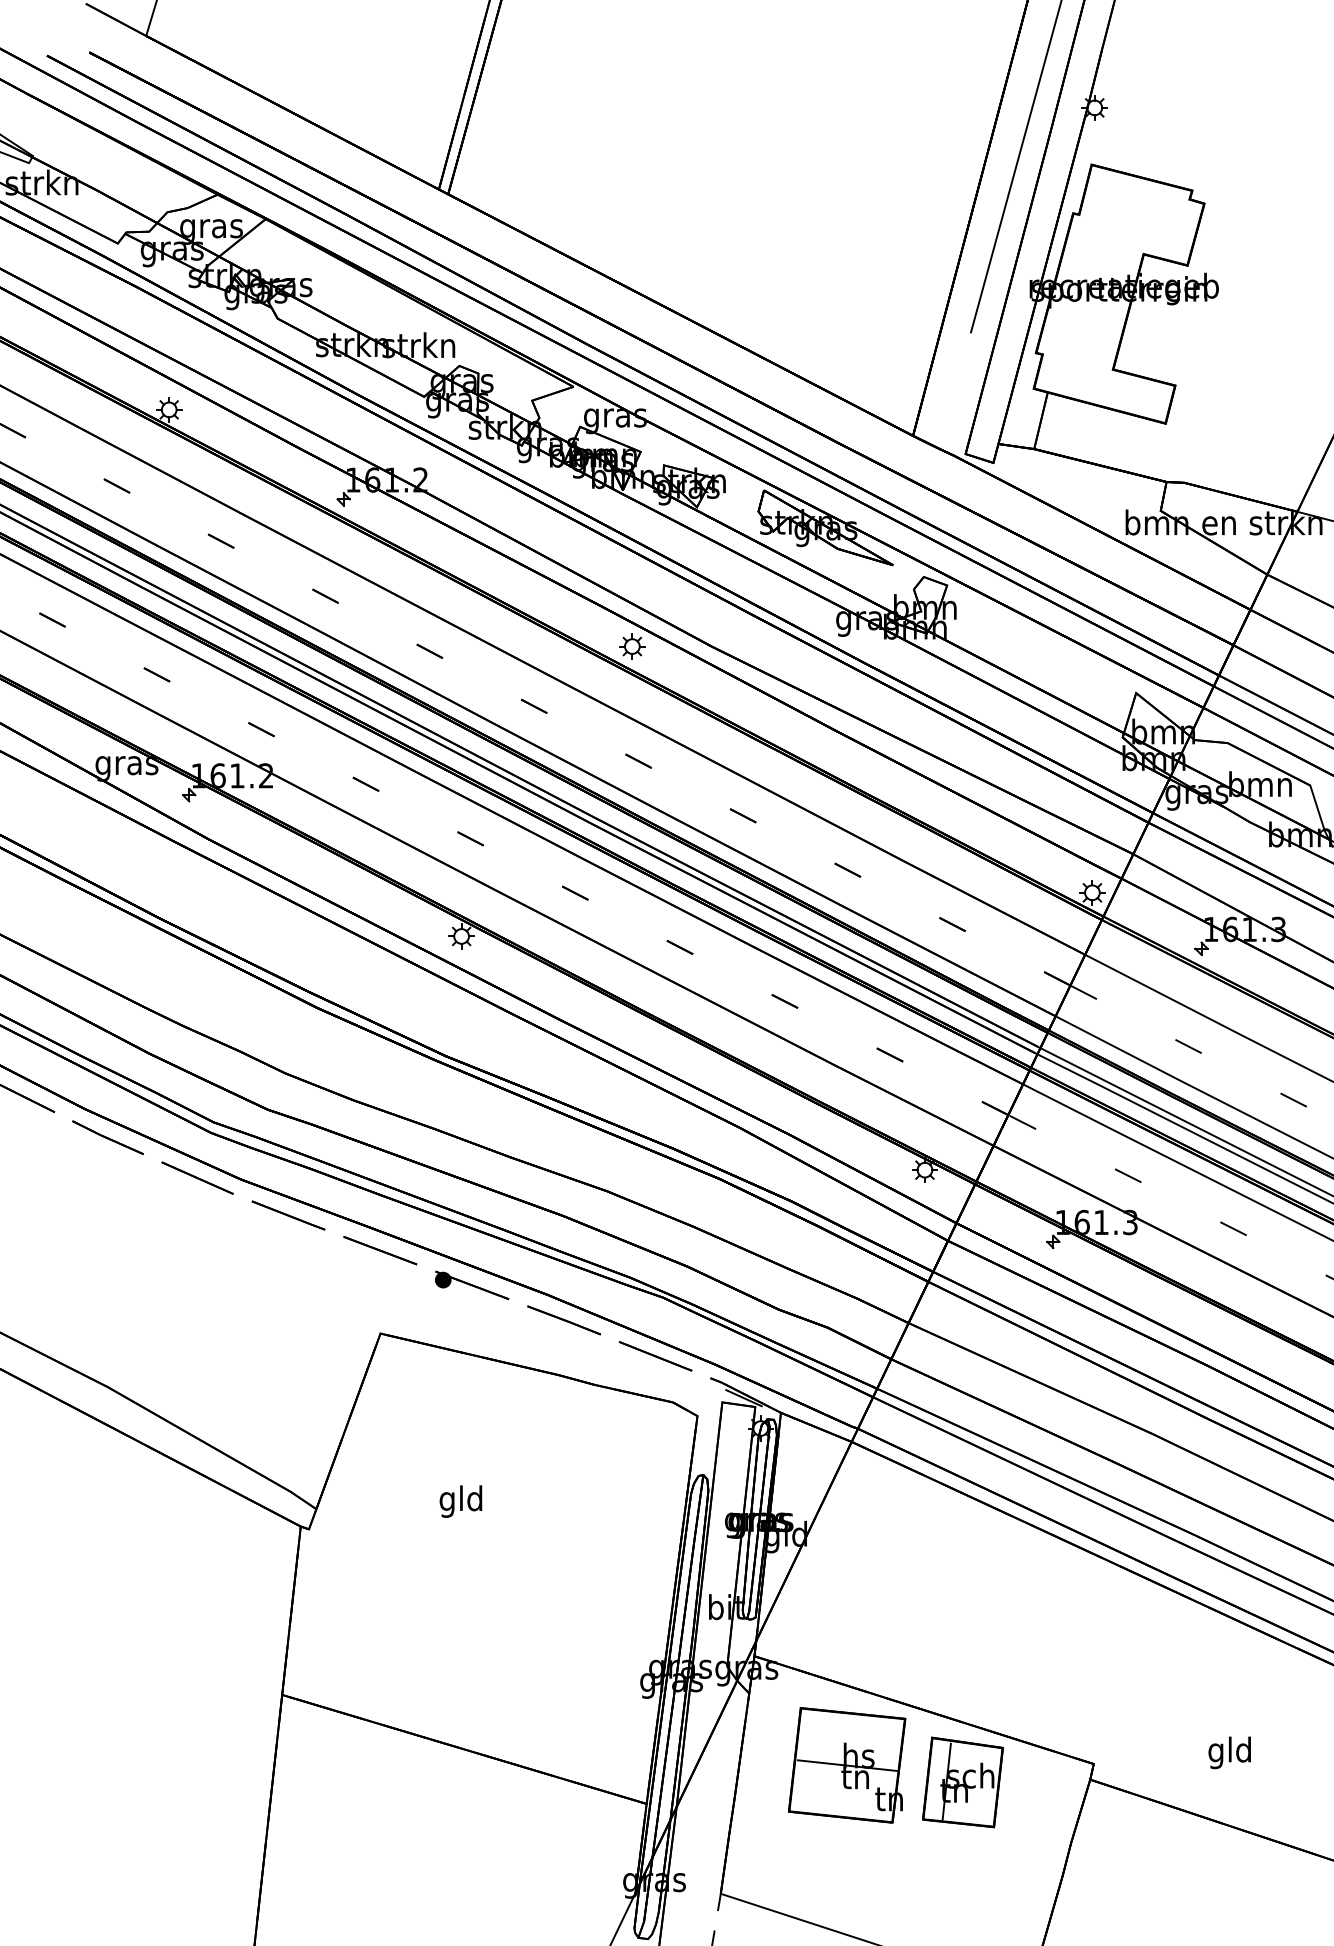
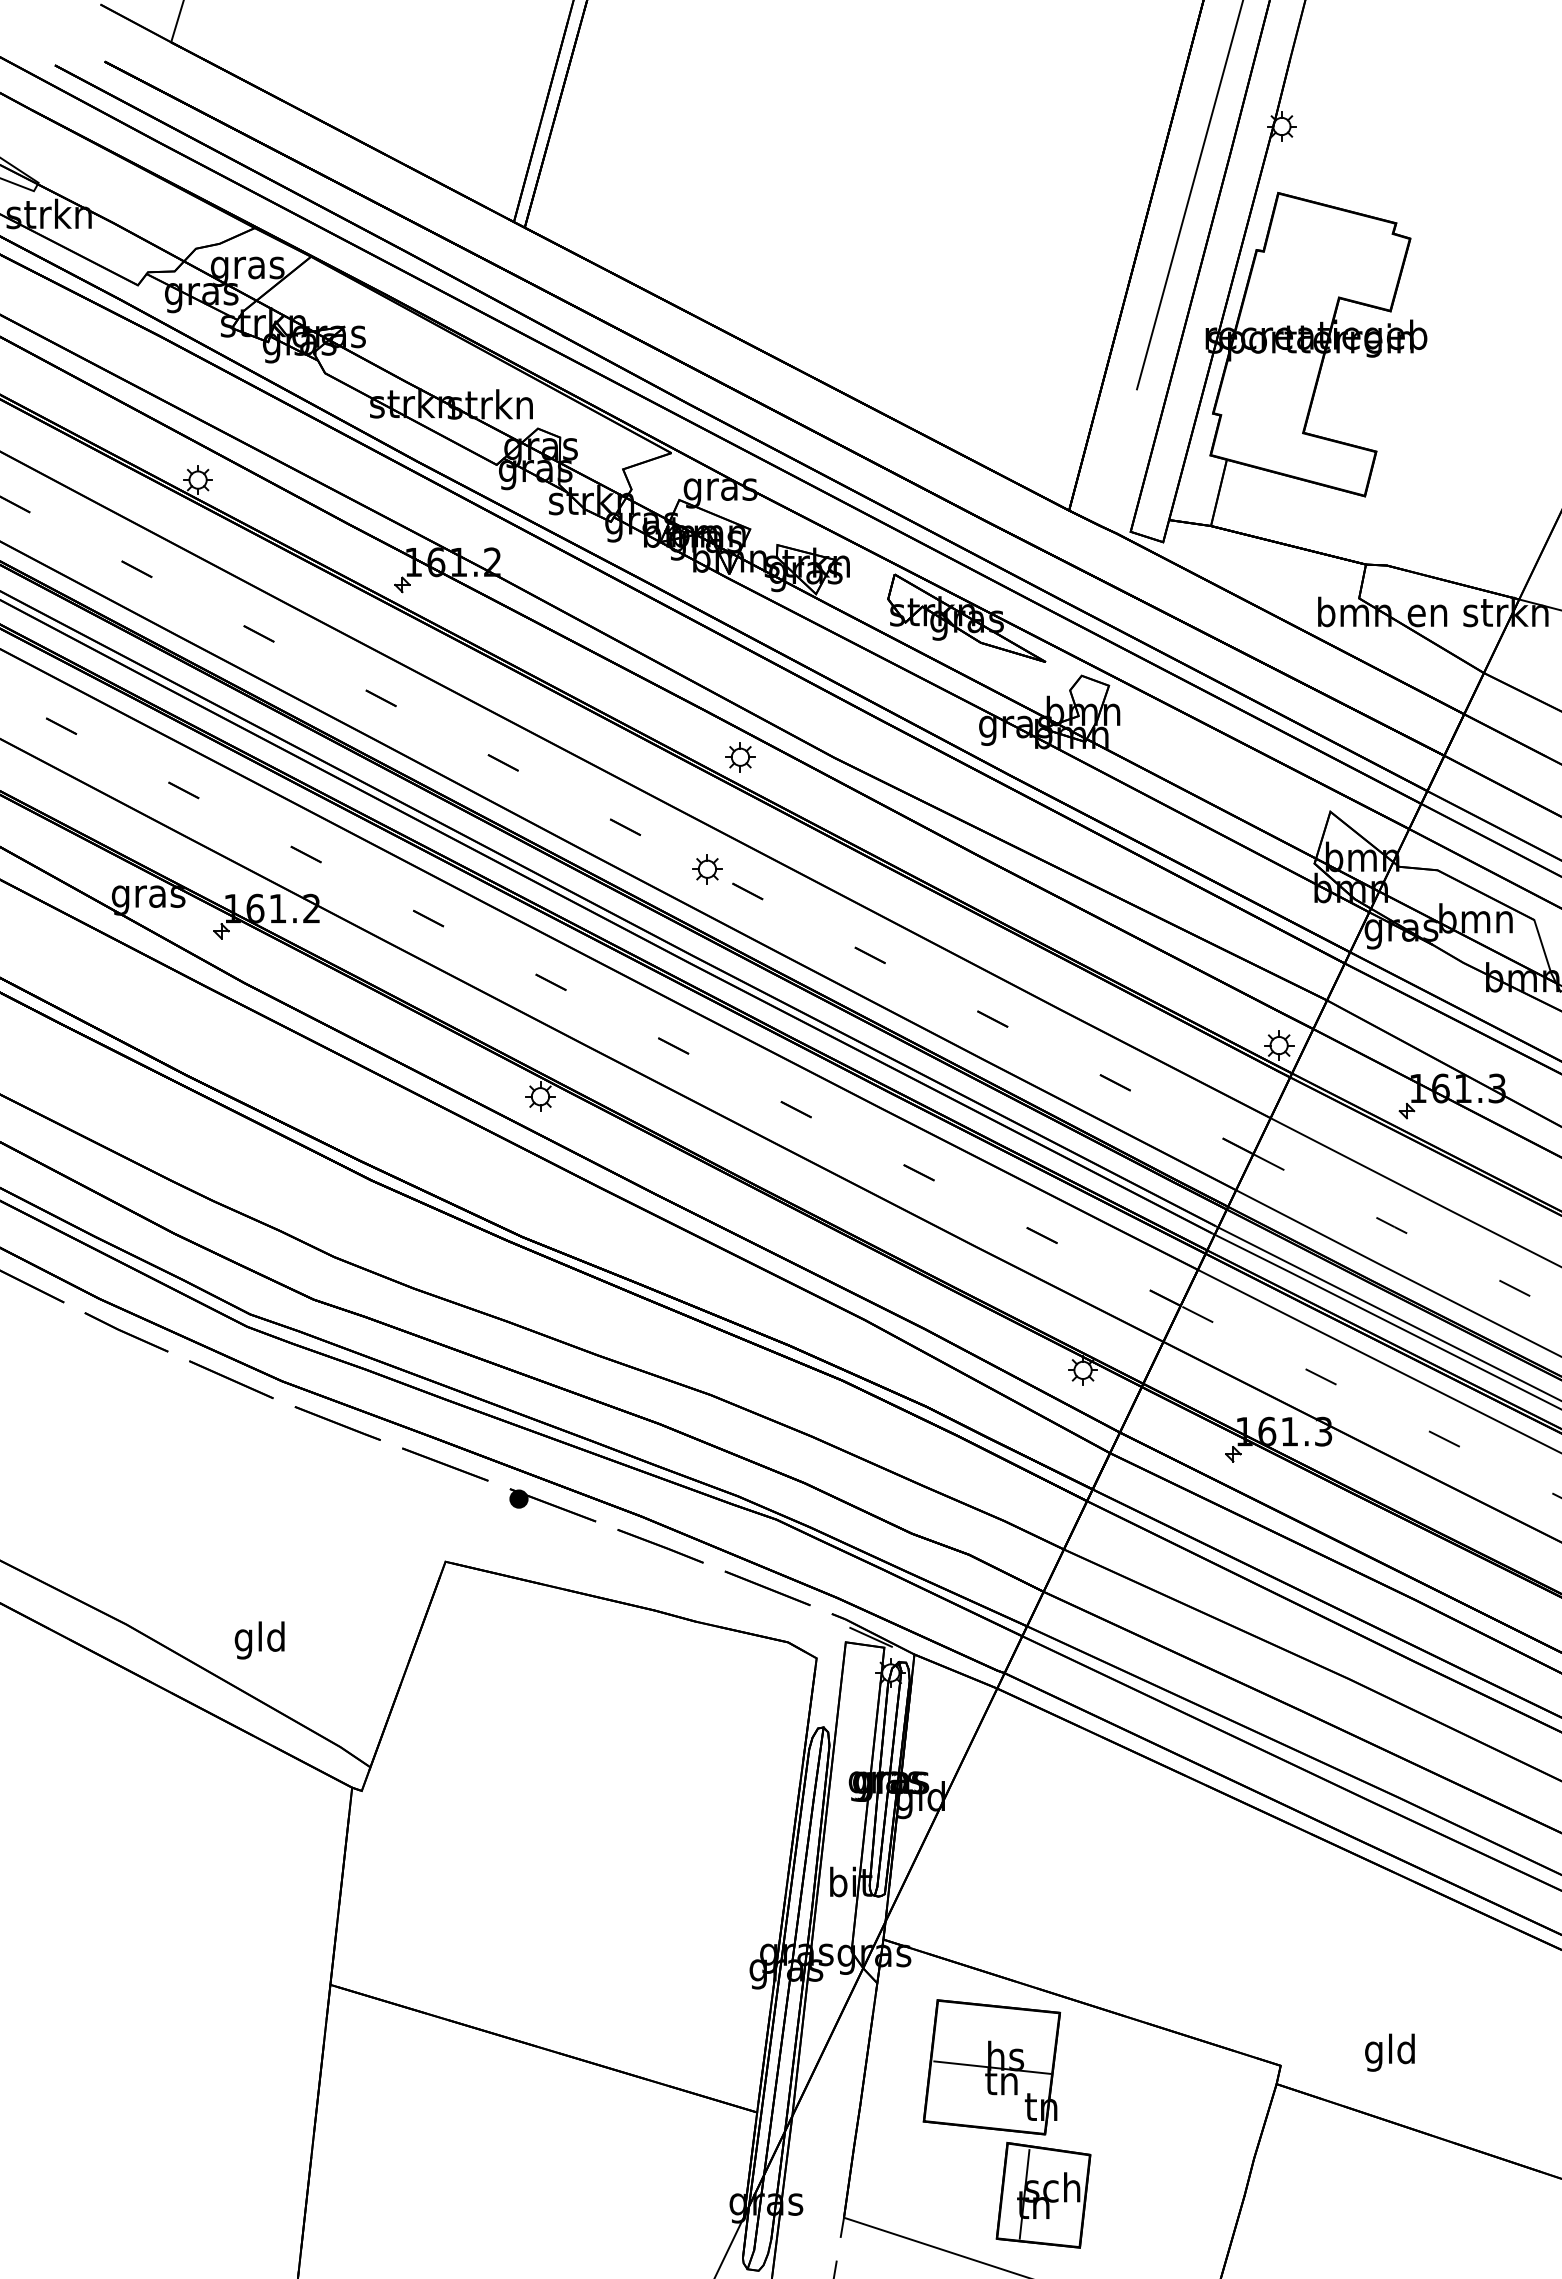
part: (604, 742) -> (707, 869), added
text: (460, 1501) -> (259, 1640), moved
text: (1229, 1752) -> (1389, 2052), moved
part: (962, 1782) -> (1043, 2195), moved

